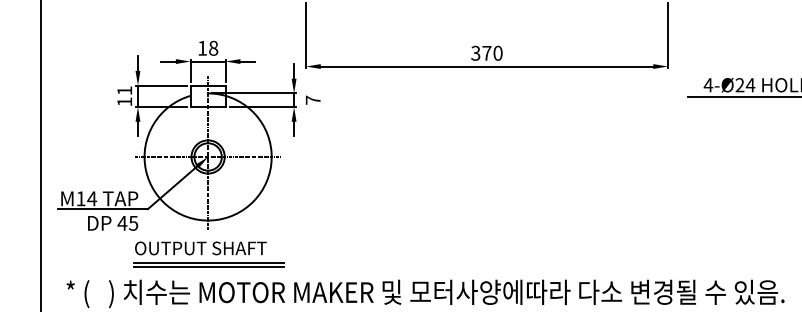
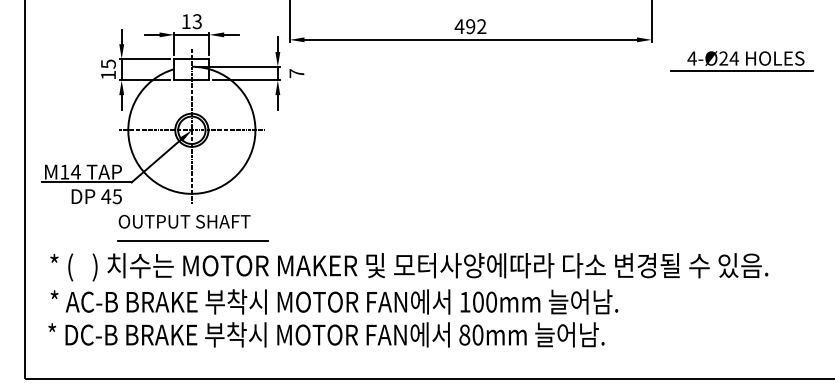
text: (212, 48) -> (196, 21), 18 -> 13
text: (486, 53) -> (470, 26), 370 -> 492
text: (124, 90) -> (108, 63), 11 -> 15
line: (209, 263) -> (193, 236), removed

